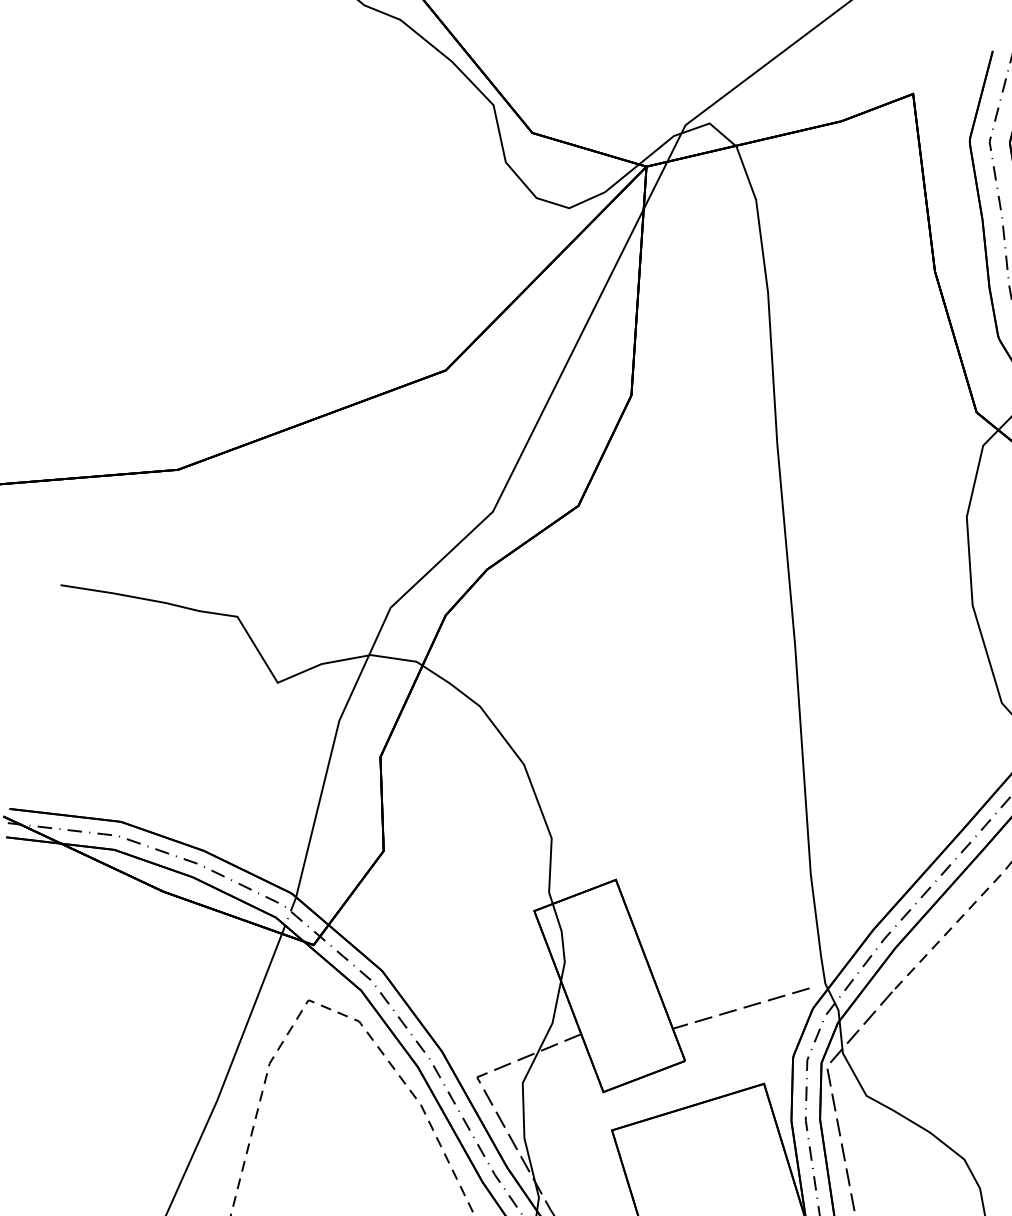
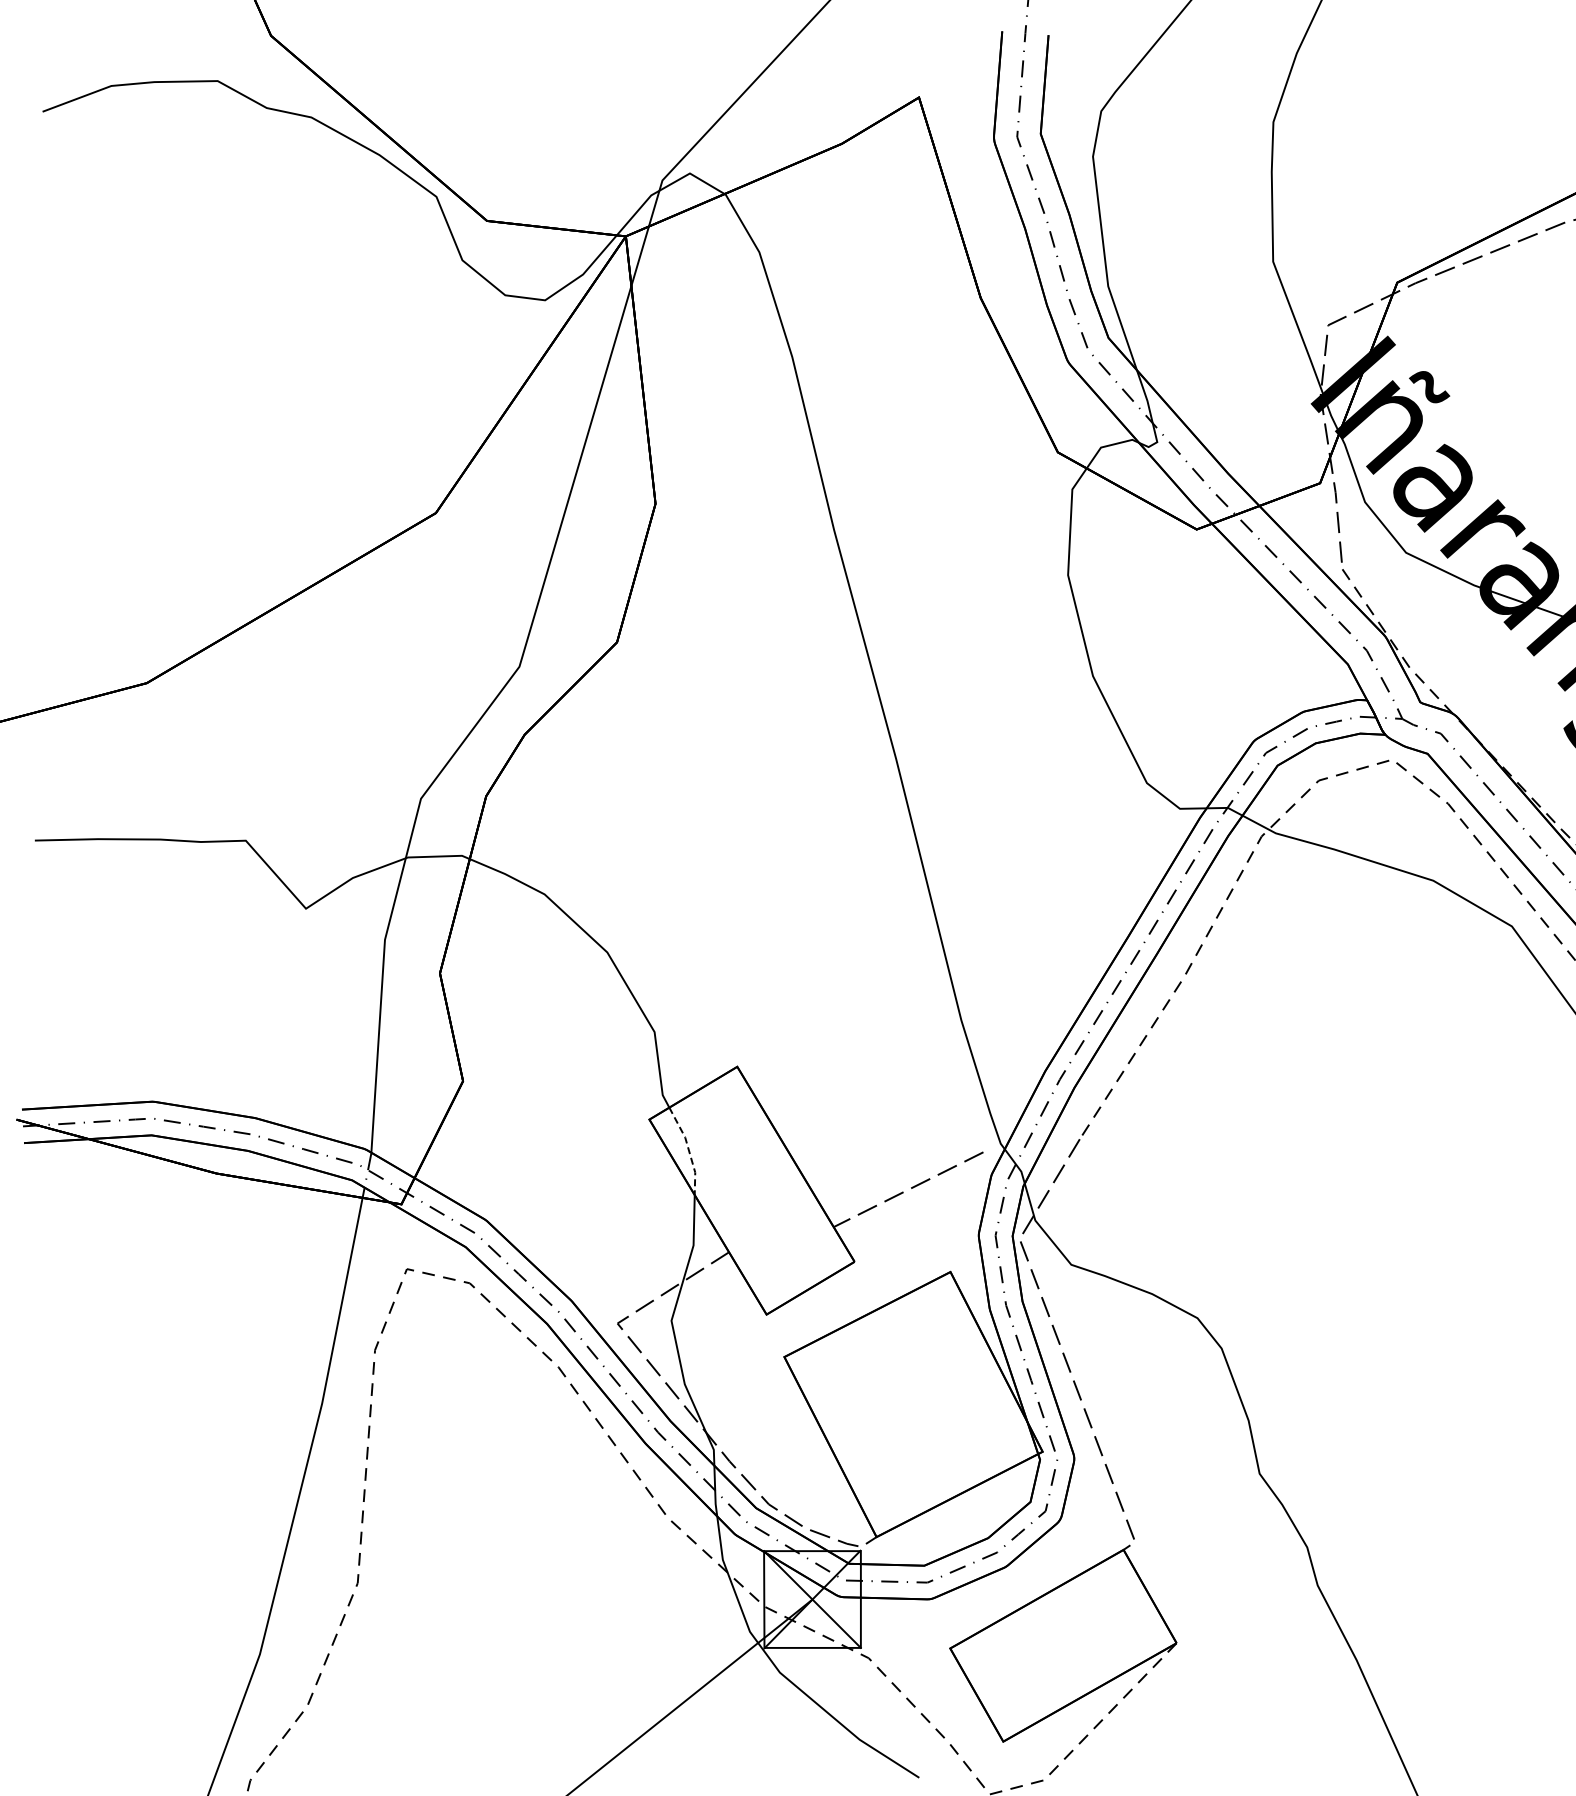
line: (562, 941) -> (688, 1149), solid -> dashed

